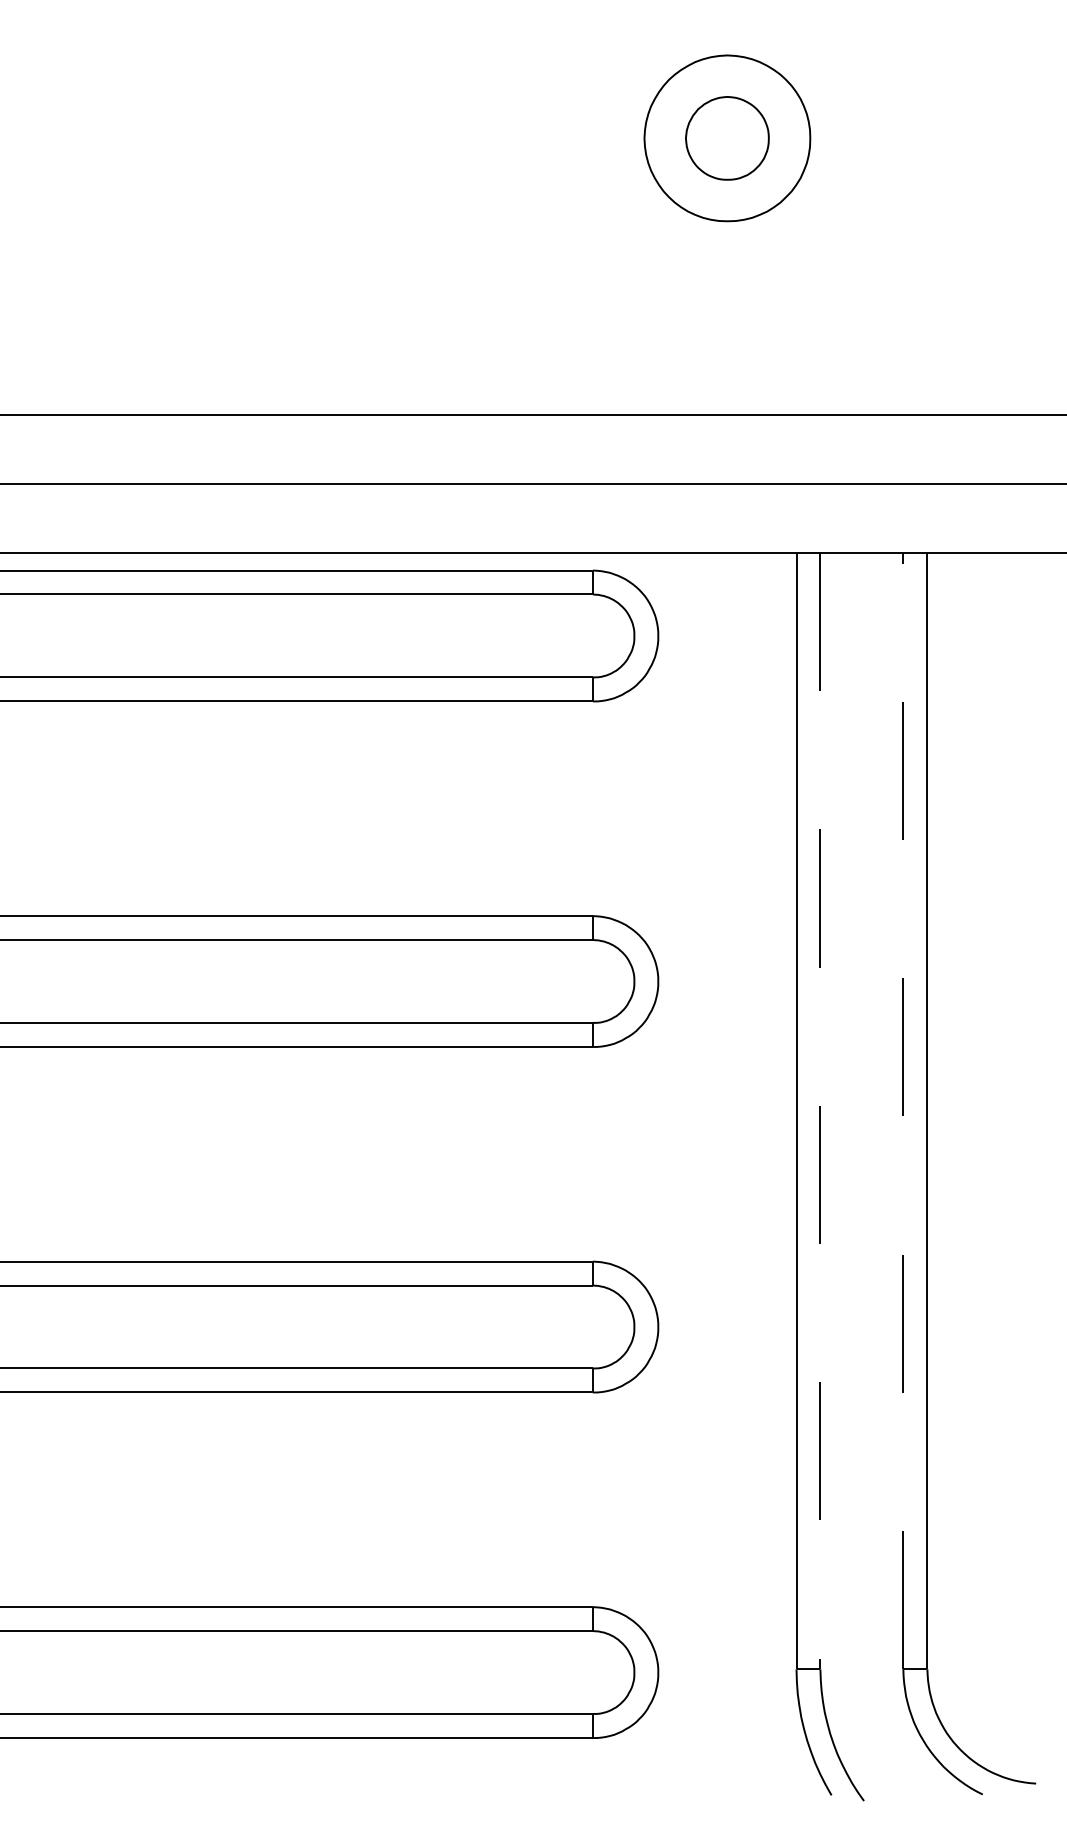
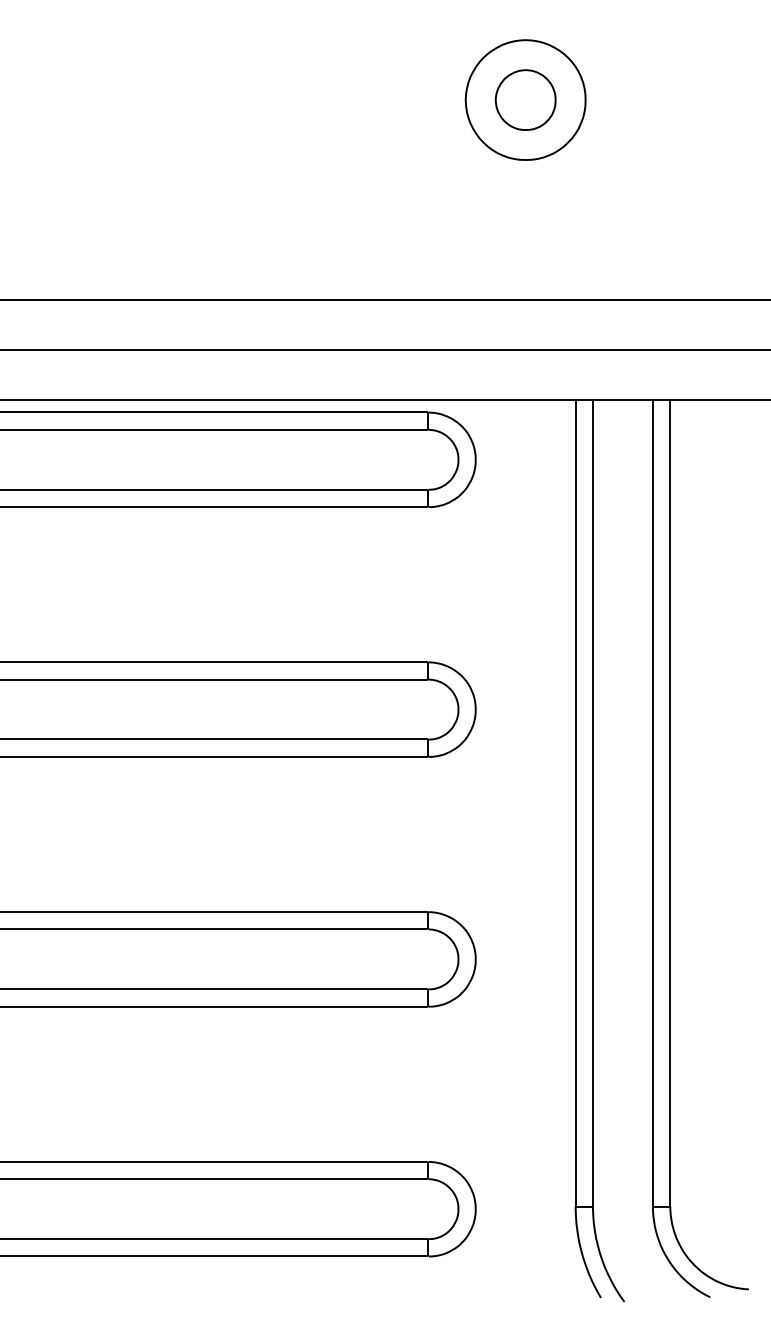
line: (903, 1110) -> (652, 802), dashed -> solid
line: (820, 1111) -> (592, 803), dashed -> solid

